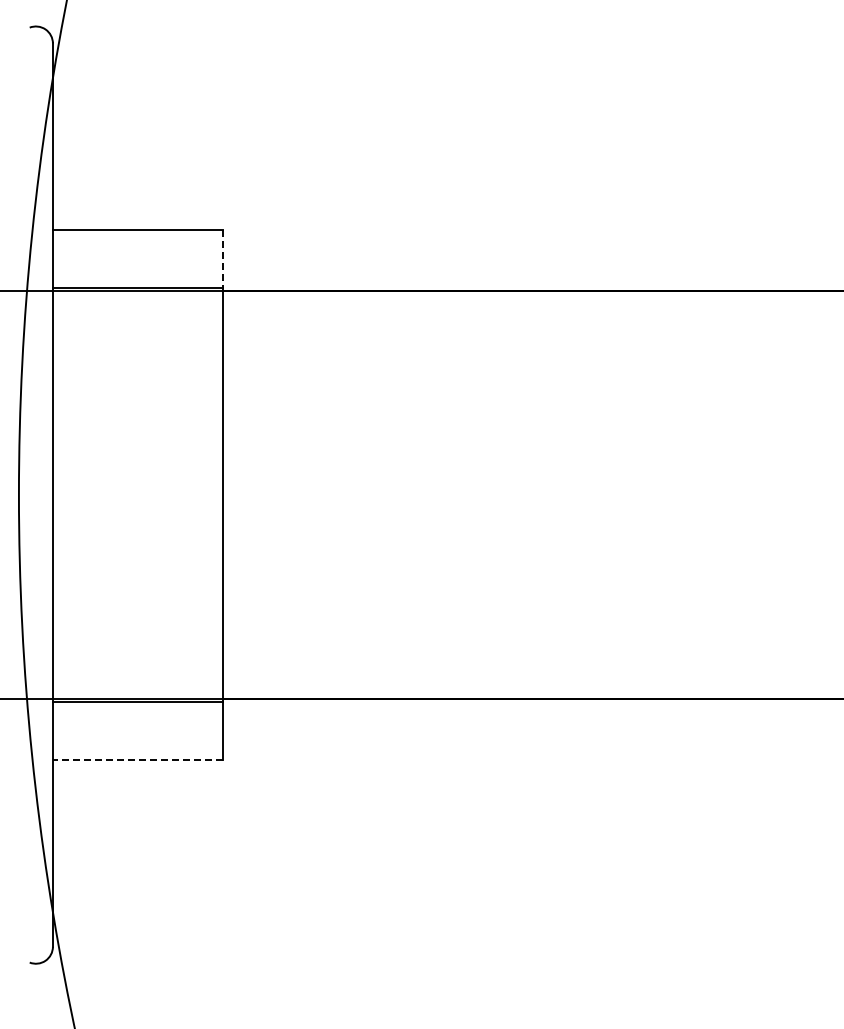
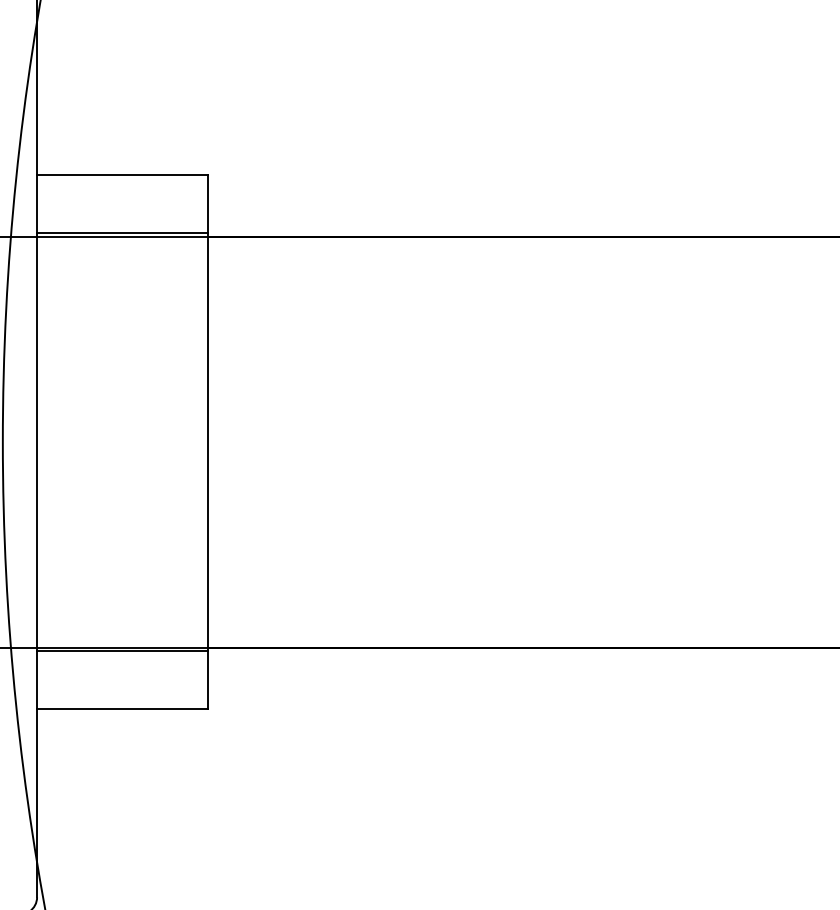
line: (222, 258) -> (207, 203), dashed -> solid
line: (137, 760) -> (122, 709), dashed -> solid

